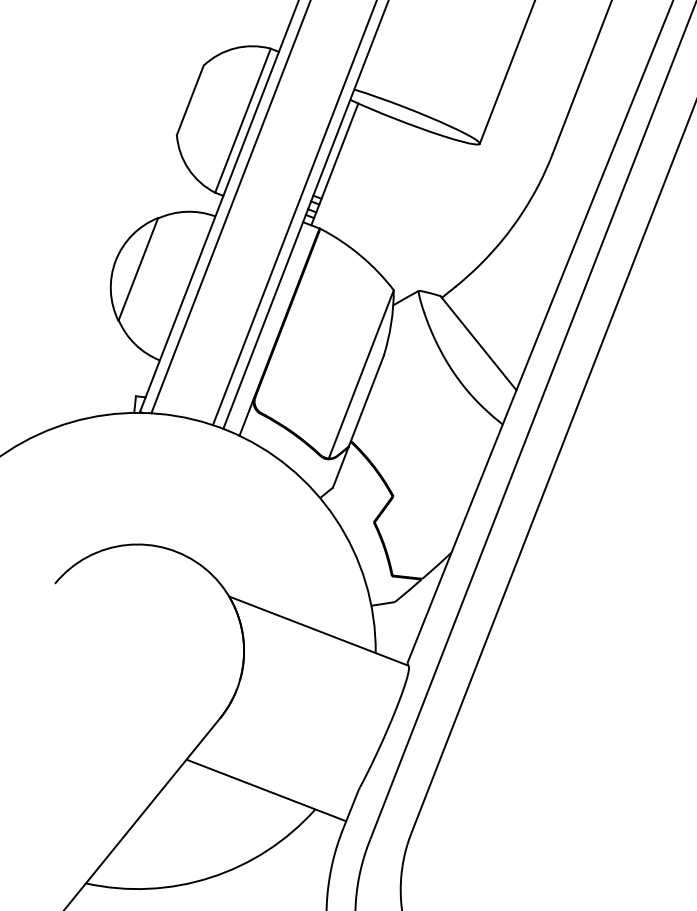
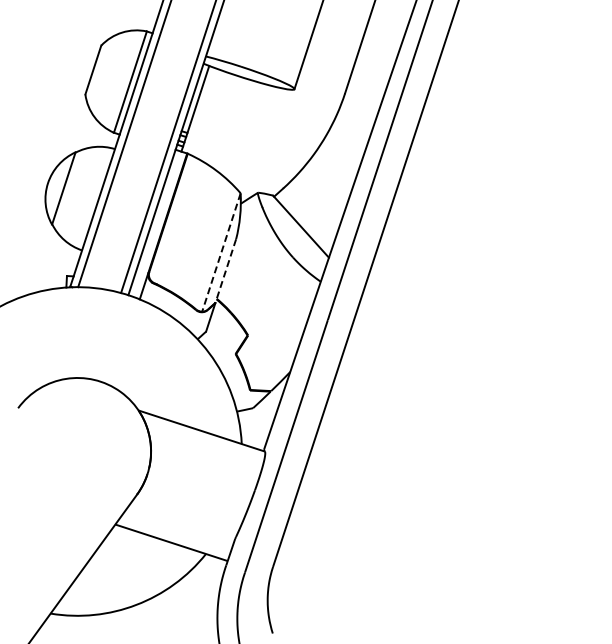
line: (361, 374) -> (221, 252), solid -> dashed
line: (365, 402) -> (225, 271), solid -> dashed

